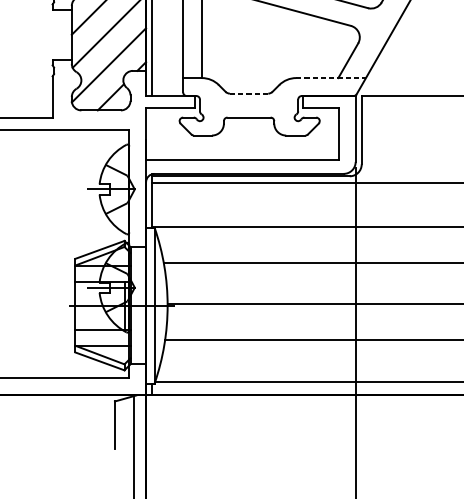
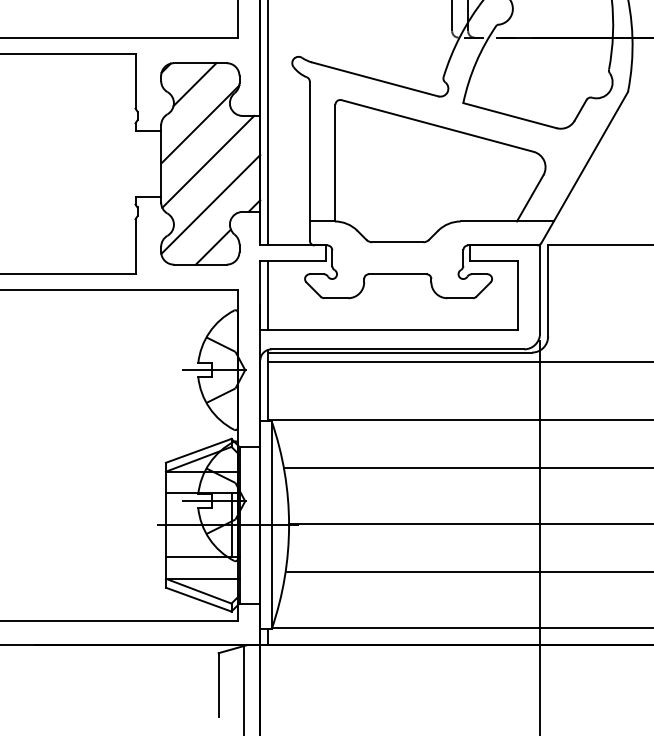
line: (331, 78) -> (507, 221), dashed -> solid
line: (248, 93) -> (397, 242), dashed -> solid
line: (152, 133) -> (268, 295), added

